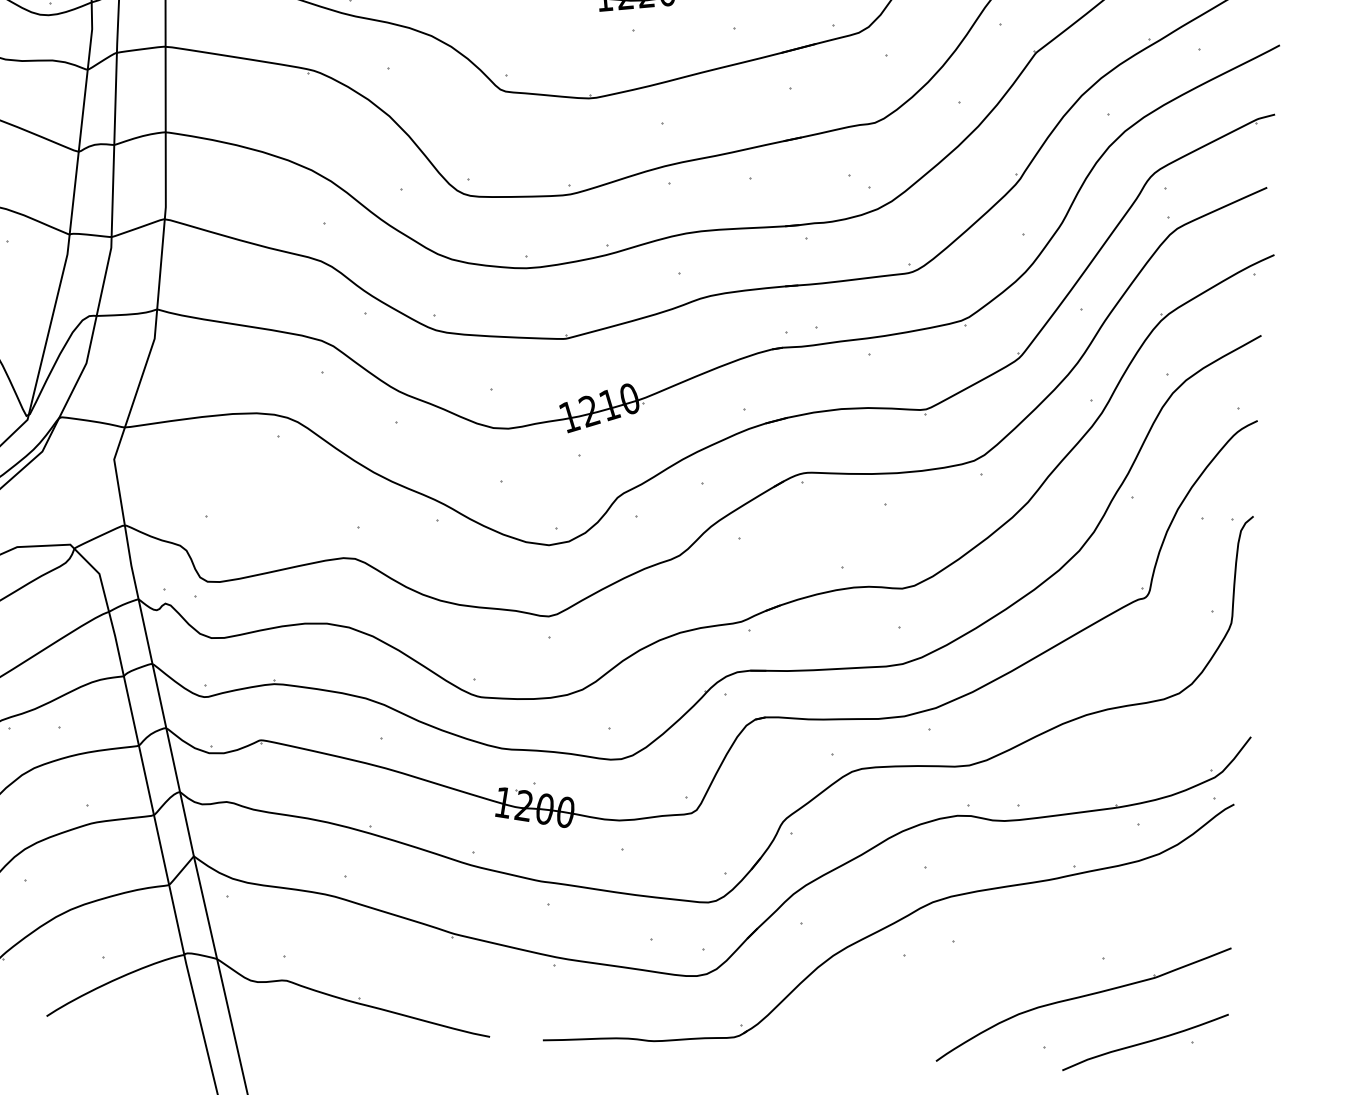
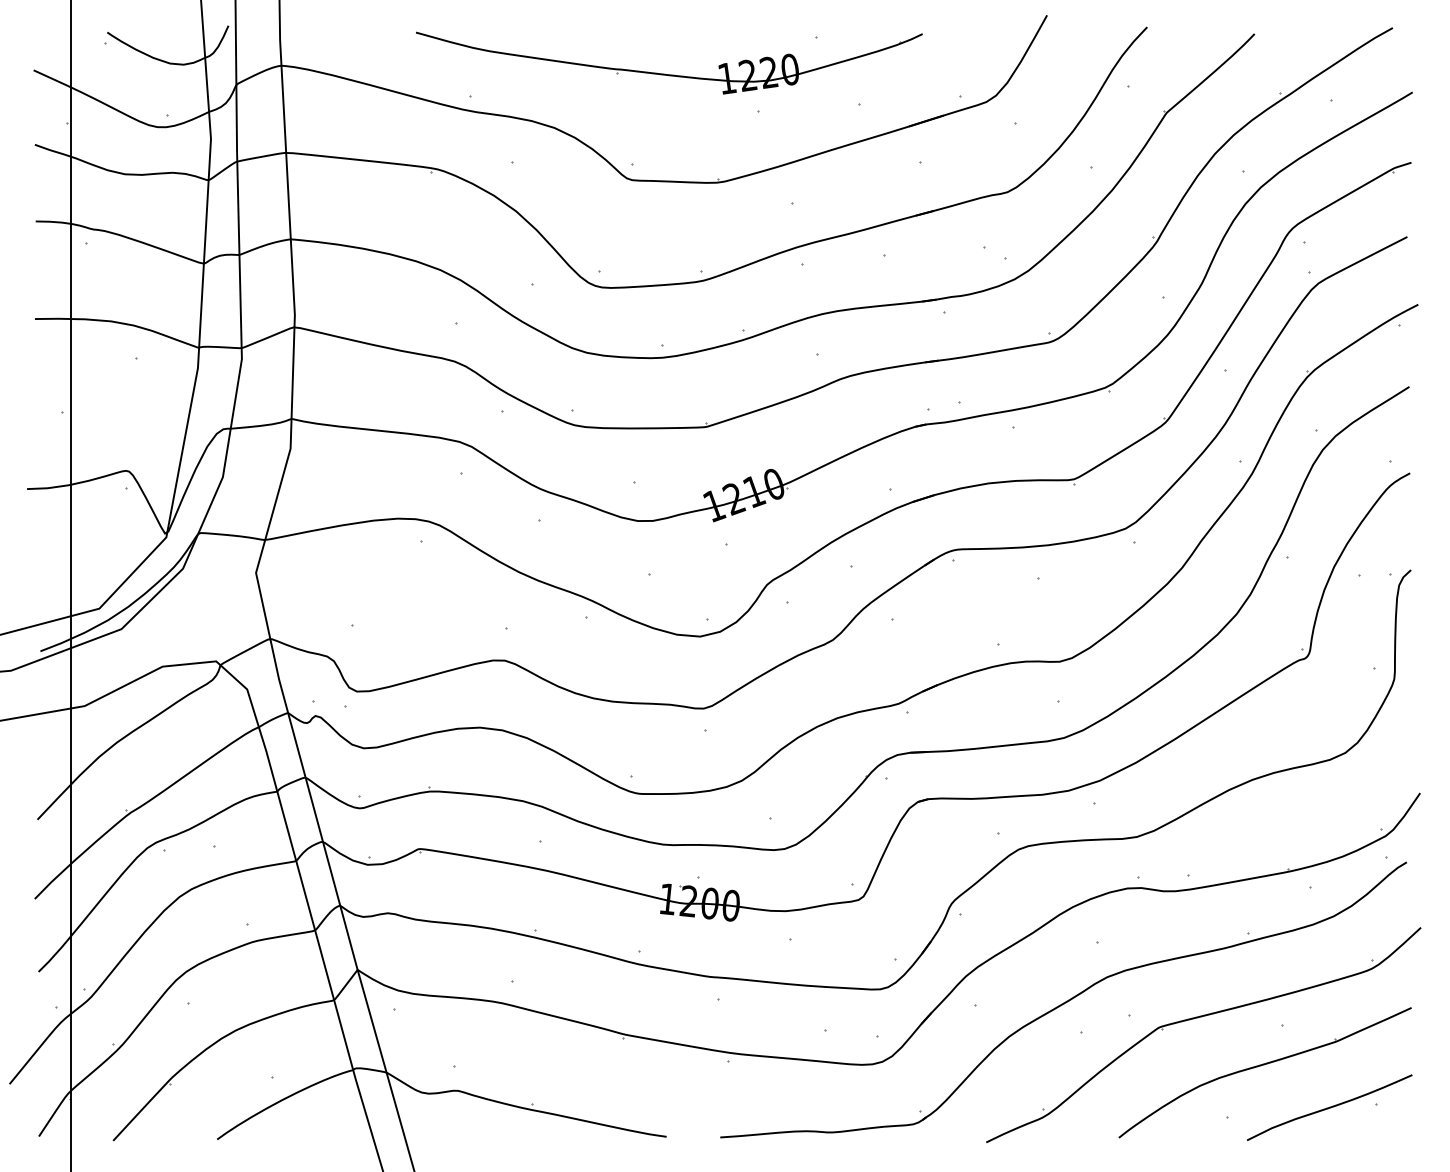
part: (1020, 947) -> (1198, 1018), added

